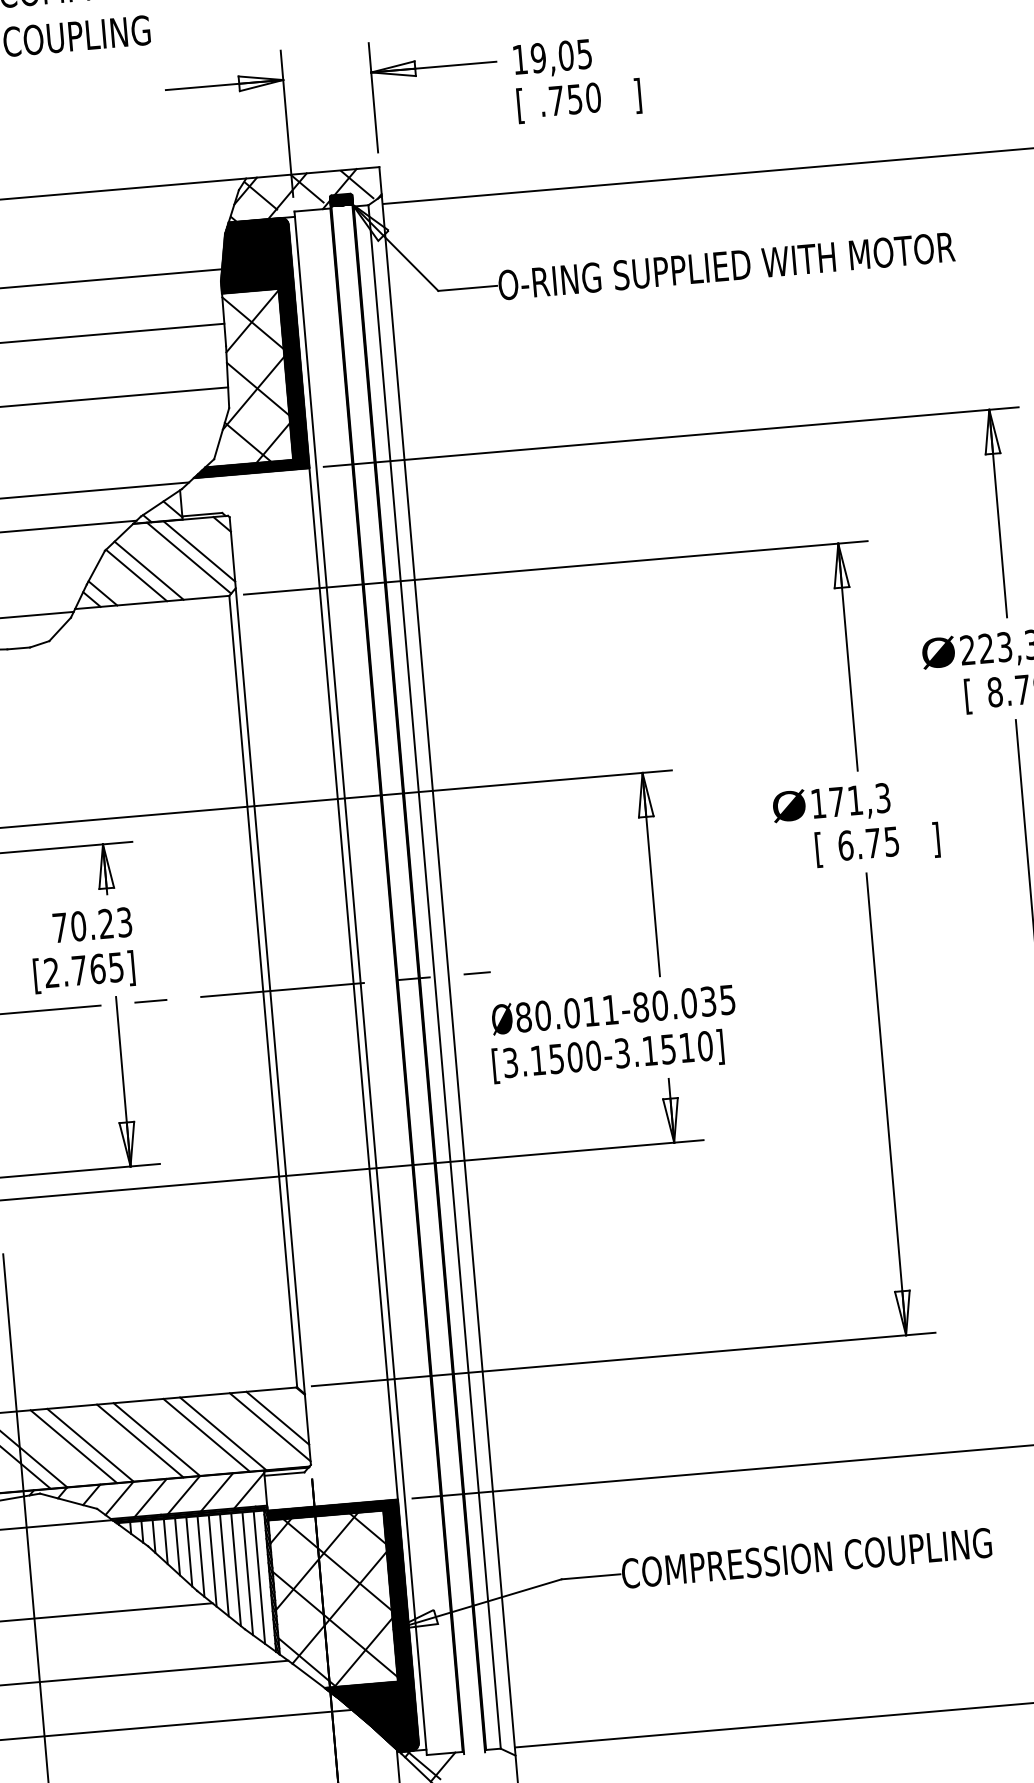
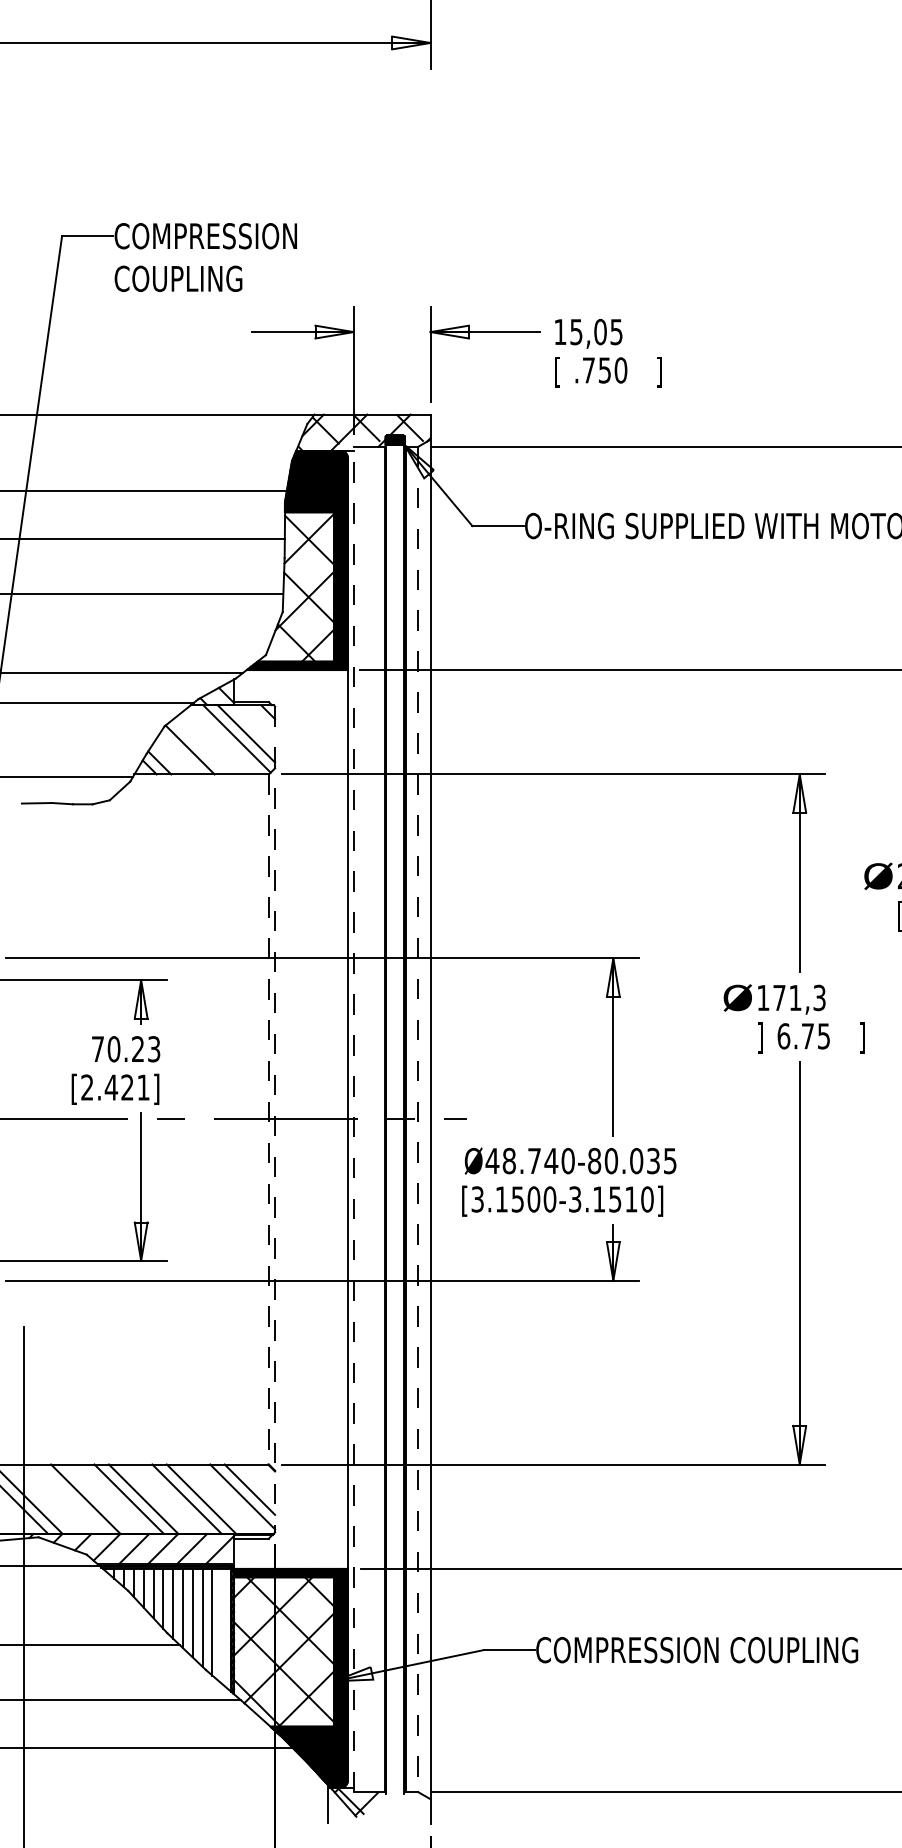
text: (538, 57) -> (576, 331), 19,05 -> 15,05
line: (149, 570) -> (201, 746), removed
text: (819, 849) -> (760, 1037), [ -> ]
text: (96, 968) -> (126, 1087), [2.765] -> [2.421]
line: (434, 976) -> (418, 1119), solid -> dashed
line: (360, 983) -> (353, 1119), solid -> dashed
line: (262, 991) -> (268, 1119), solid -> dashed
line: (270, 991) -> (275, 1119), solid -> dashed
text: (566, 1013) -> (529, 1160), Ø80.011-80.035 -> Ø48.740-80.035
line: (72, 1445) -> (70, 1498), removed
line: (259, 1576) -> (222, 1625), removed

